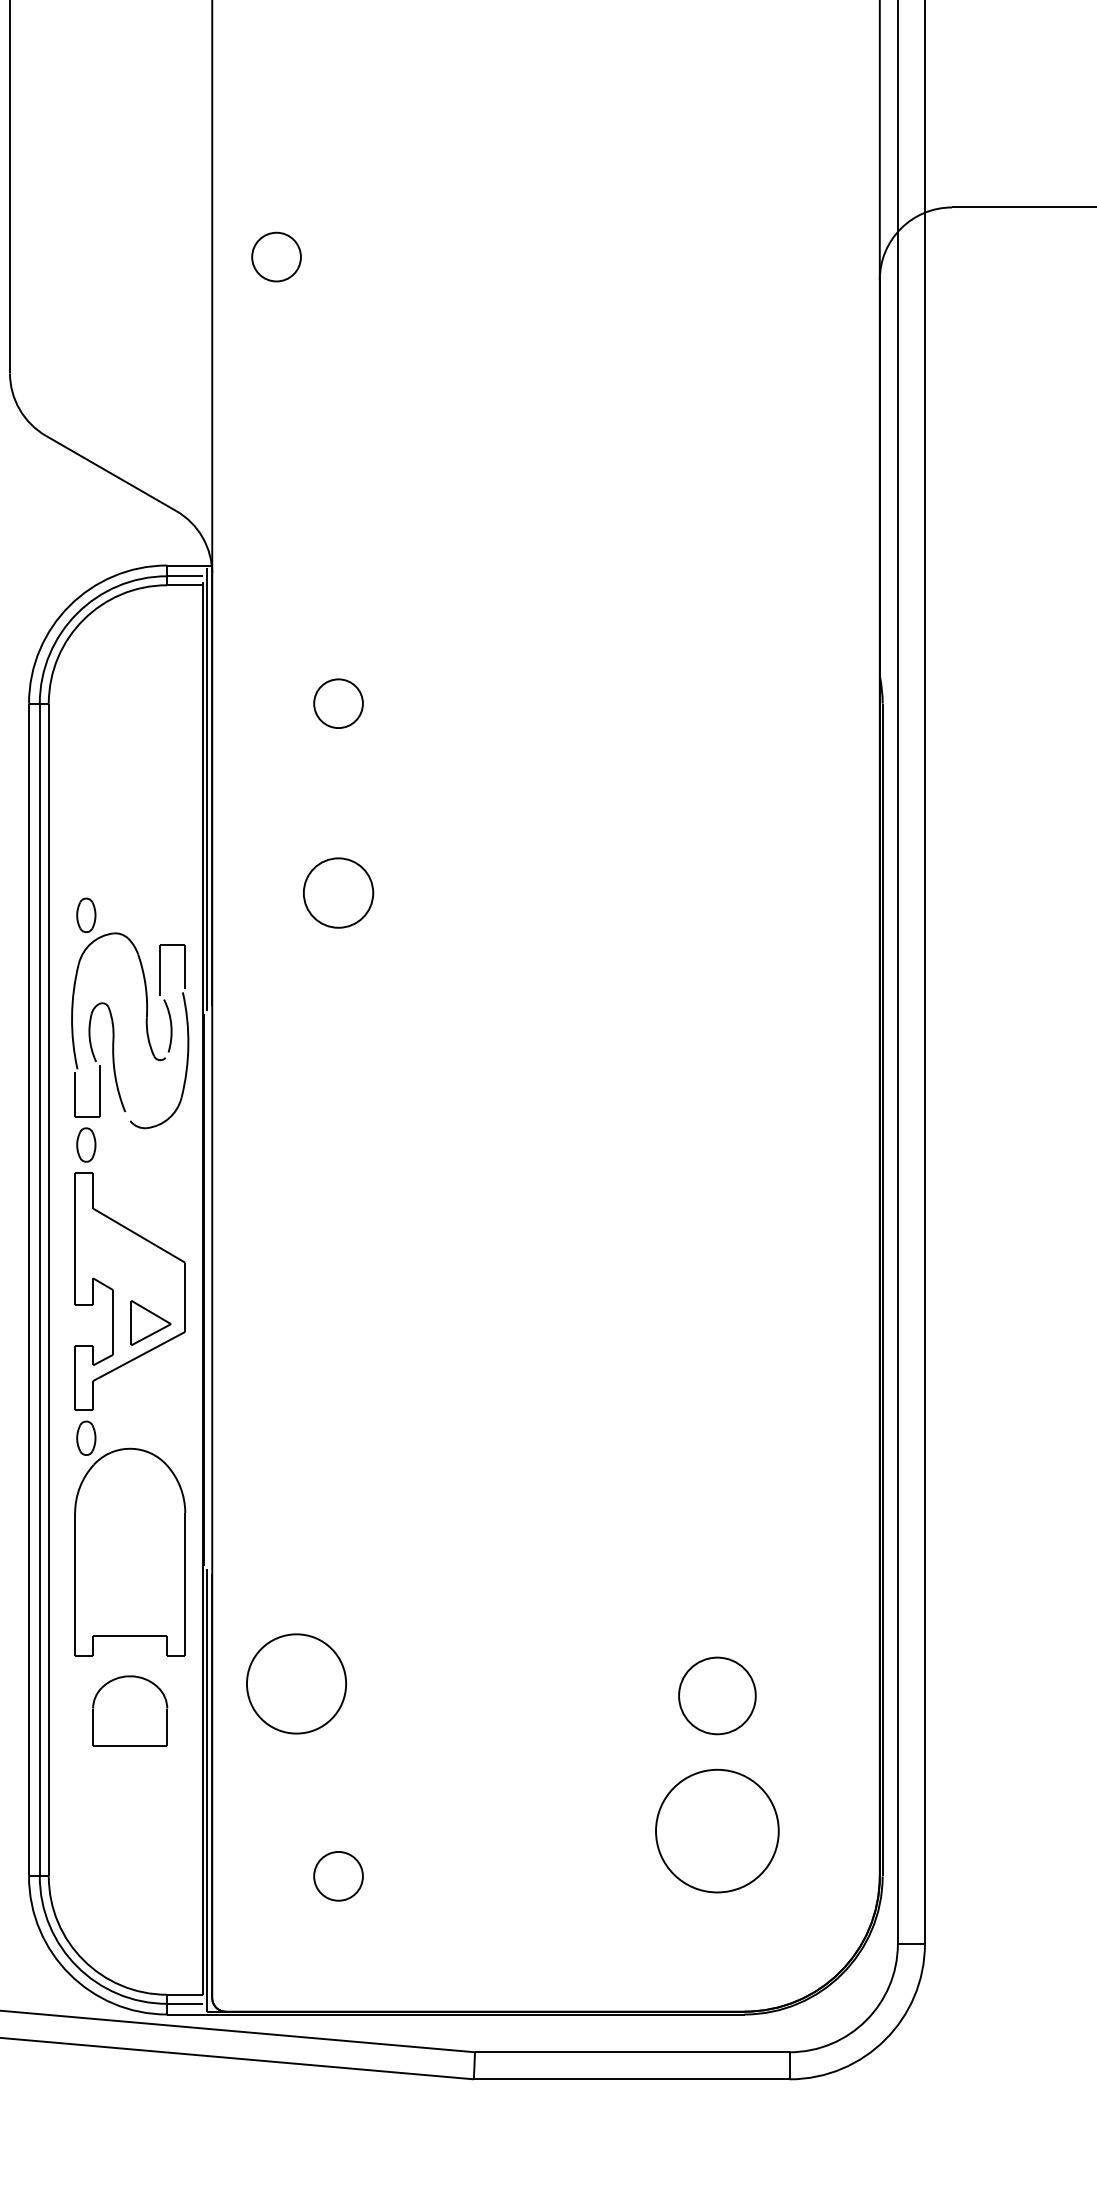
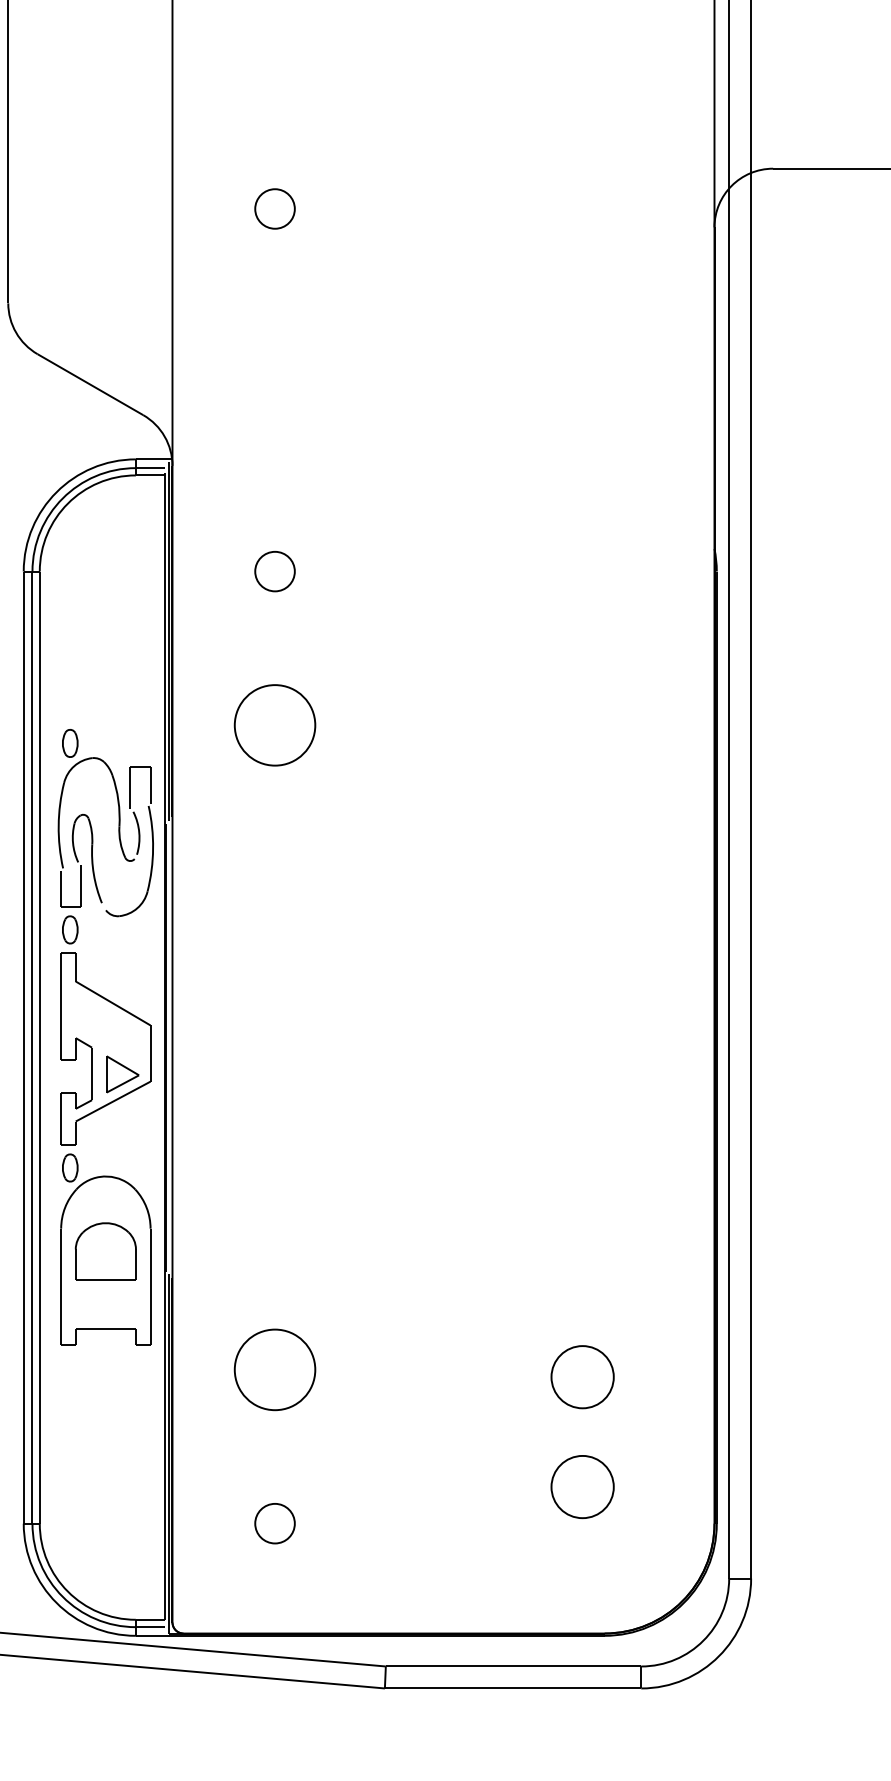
part: (276, 256) -> (275, 208), moved
part: (338, 892) -> (275, 724), size x1.43
part: (296, 1683) -> (275, 1369), moved
part: (130, 1710) -> (106, 1250), moved
part: (717, 1831) -> (582, 1487), size x0.62

